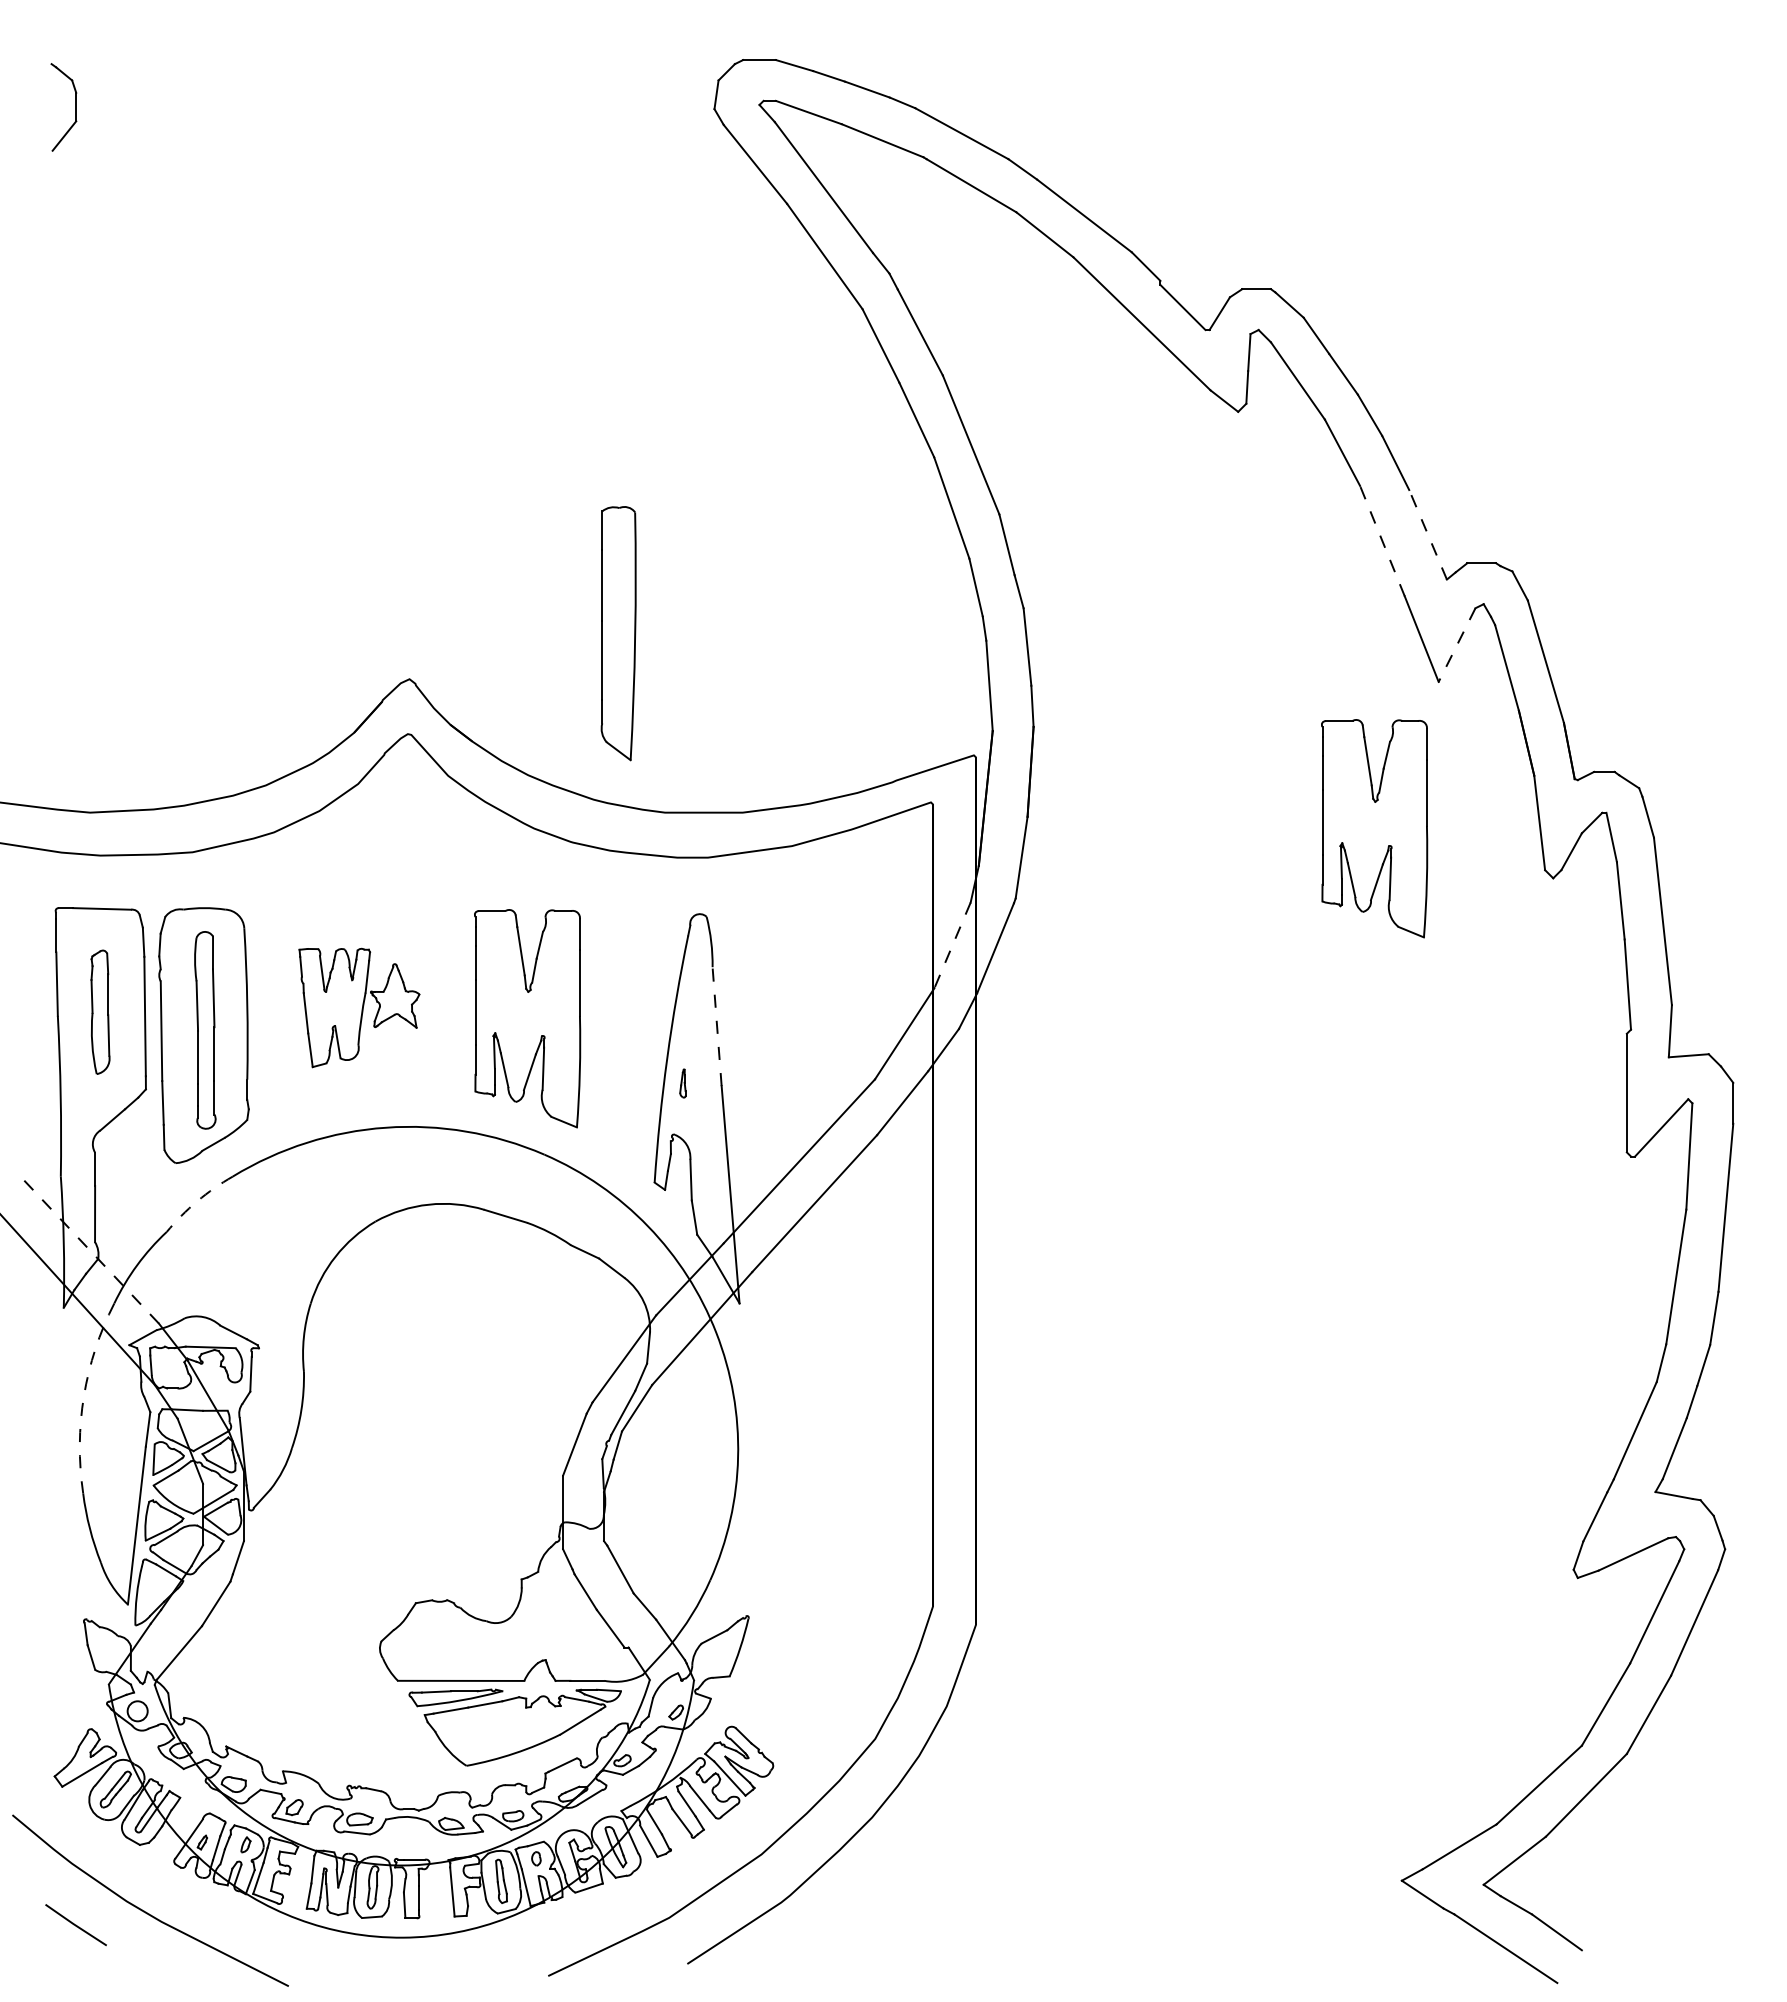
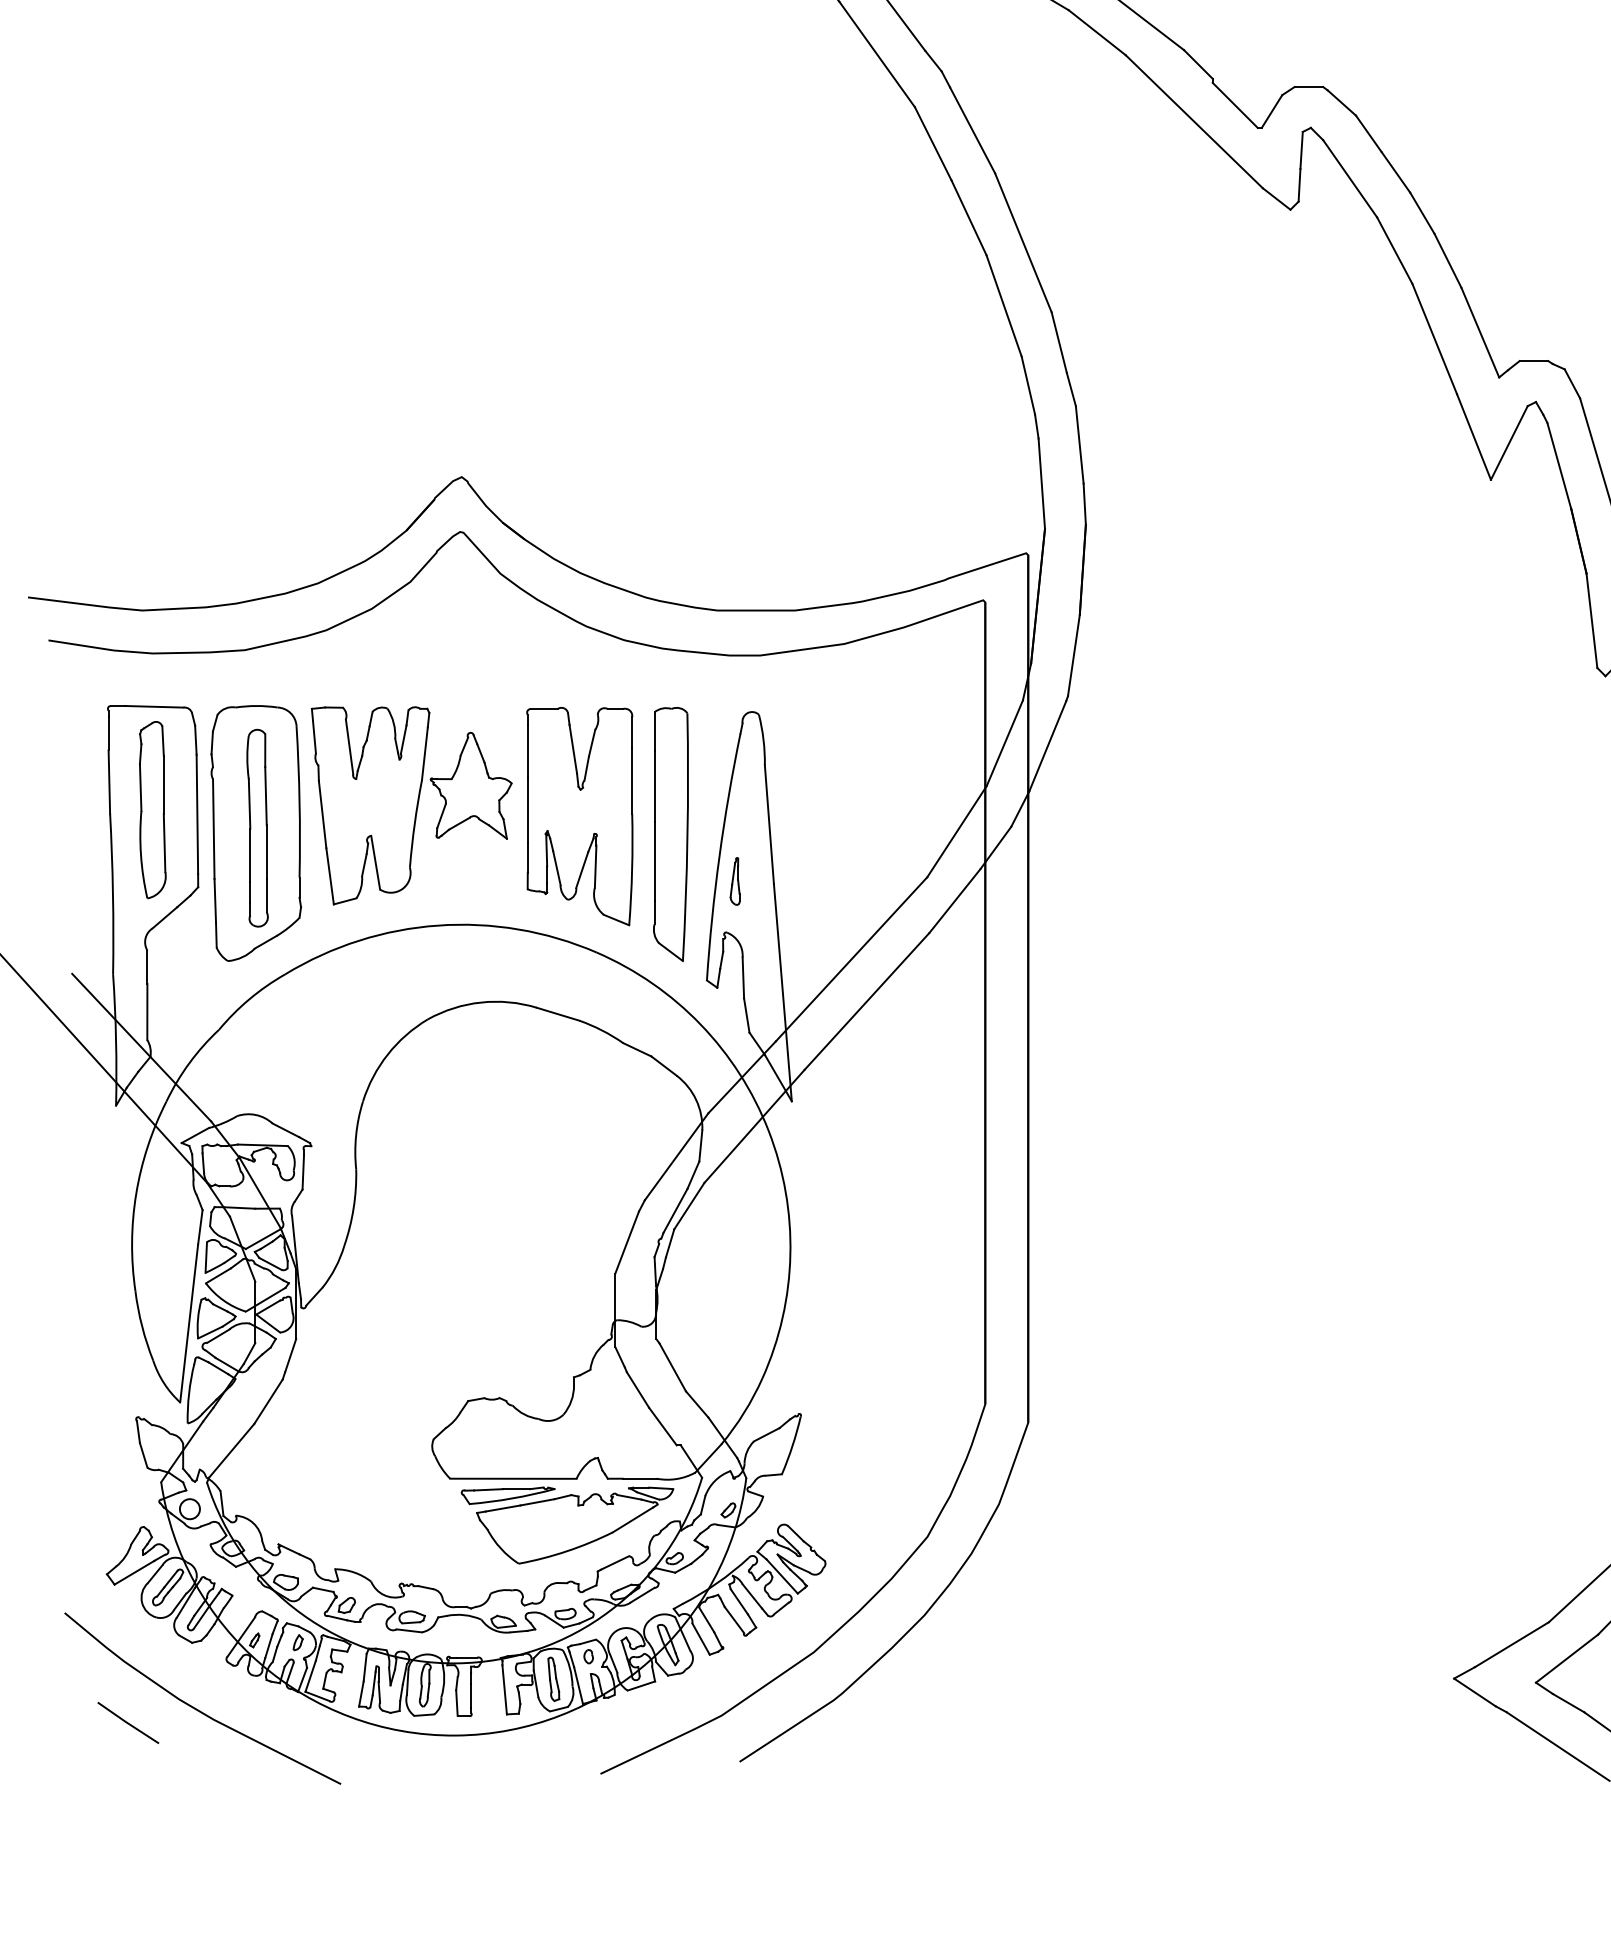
line: (1428, 534) -> (1480, 332), dashed -> solid
line: (1382, 541) -> (1434, 339), dashed -> solid
part: (618, 633) -> (670, 834), moved
line: (1456, 645) -> (1508, 443), dashed -> solid
part: (1374, 828) -> (1426, 626), removed
line: (952, 945) -> (1004, 743), dashed -> solid
part: (359, 1007) -> (411, 805), size x1.67
part: (100, 1012) -> (152, 810), size x1.43
line: (717, 1026) -> (769, 824), dashed -> solid
part: (682, 1083) -> (734, 881), size x1.67
arc: (197, 1201) -> (249, 999), dashed -> solid
line: (89, 1249) -> (141, 1047), dashed -> solid
arc: (83, 1396) -> (135, 1194), dashed -> solid

